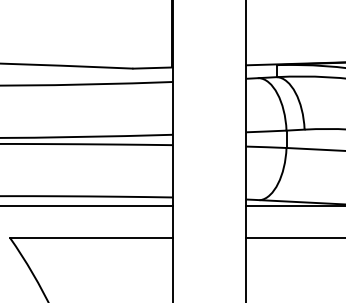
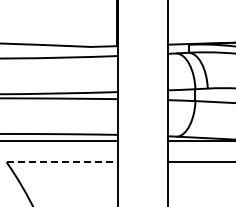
line: (91, 237) -> (62, 162), solid -> dashed

